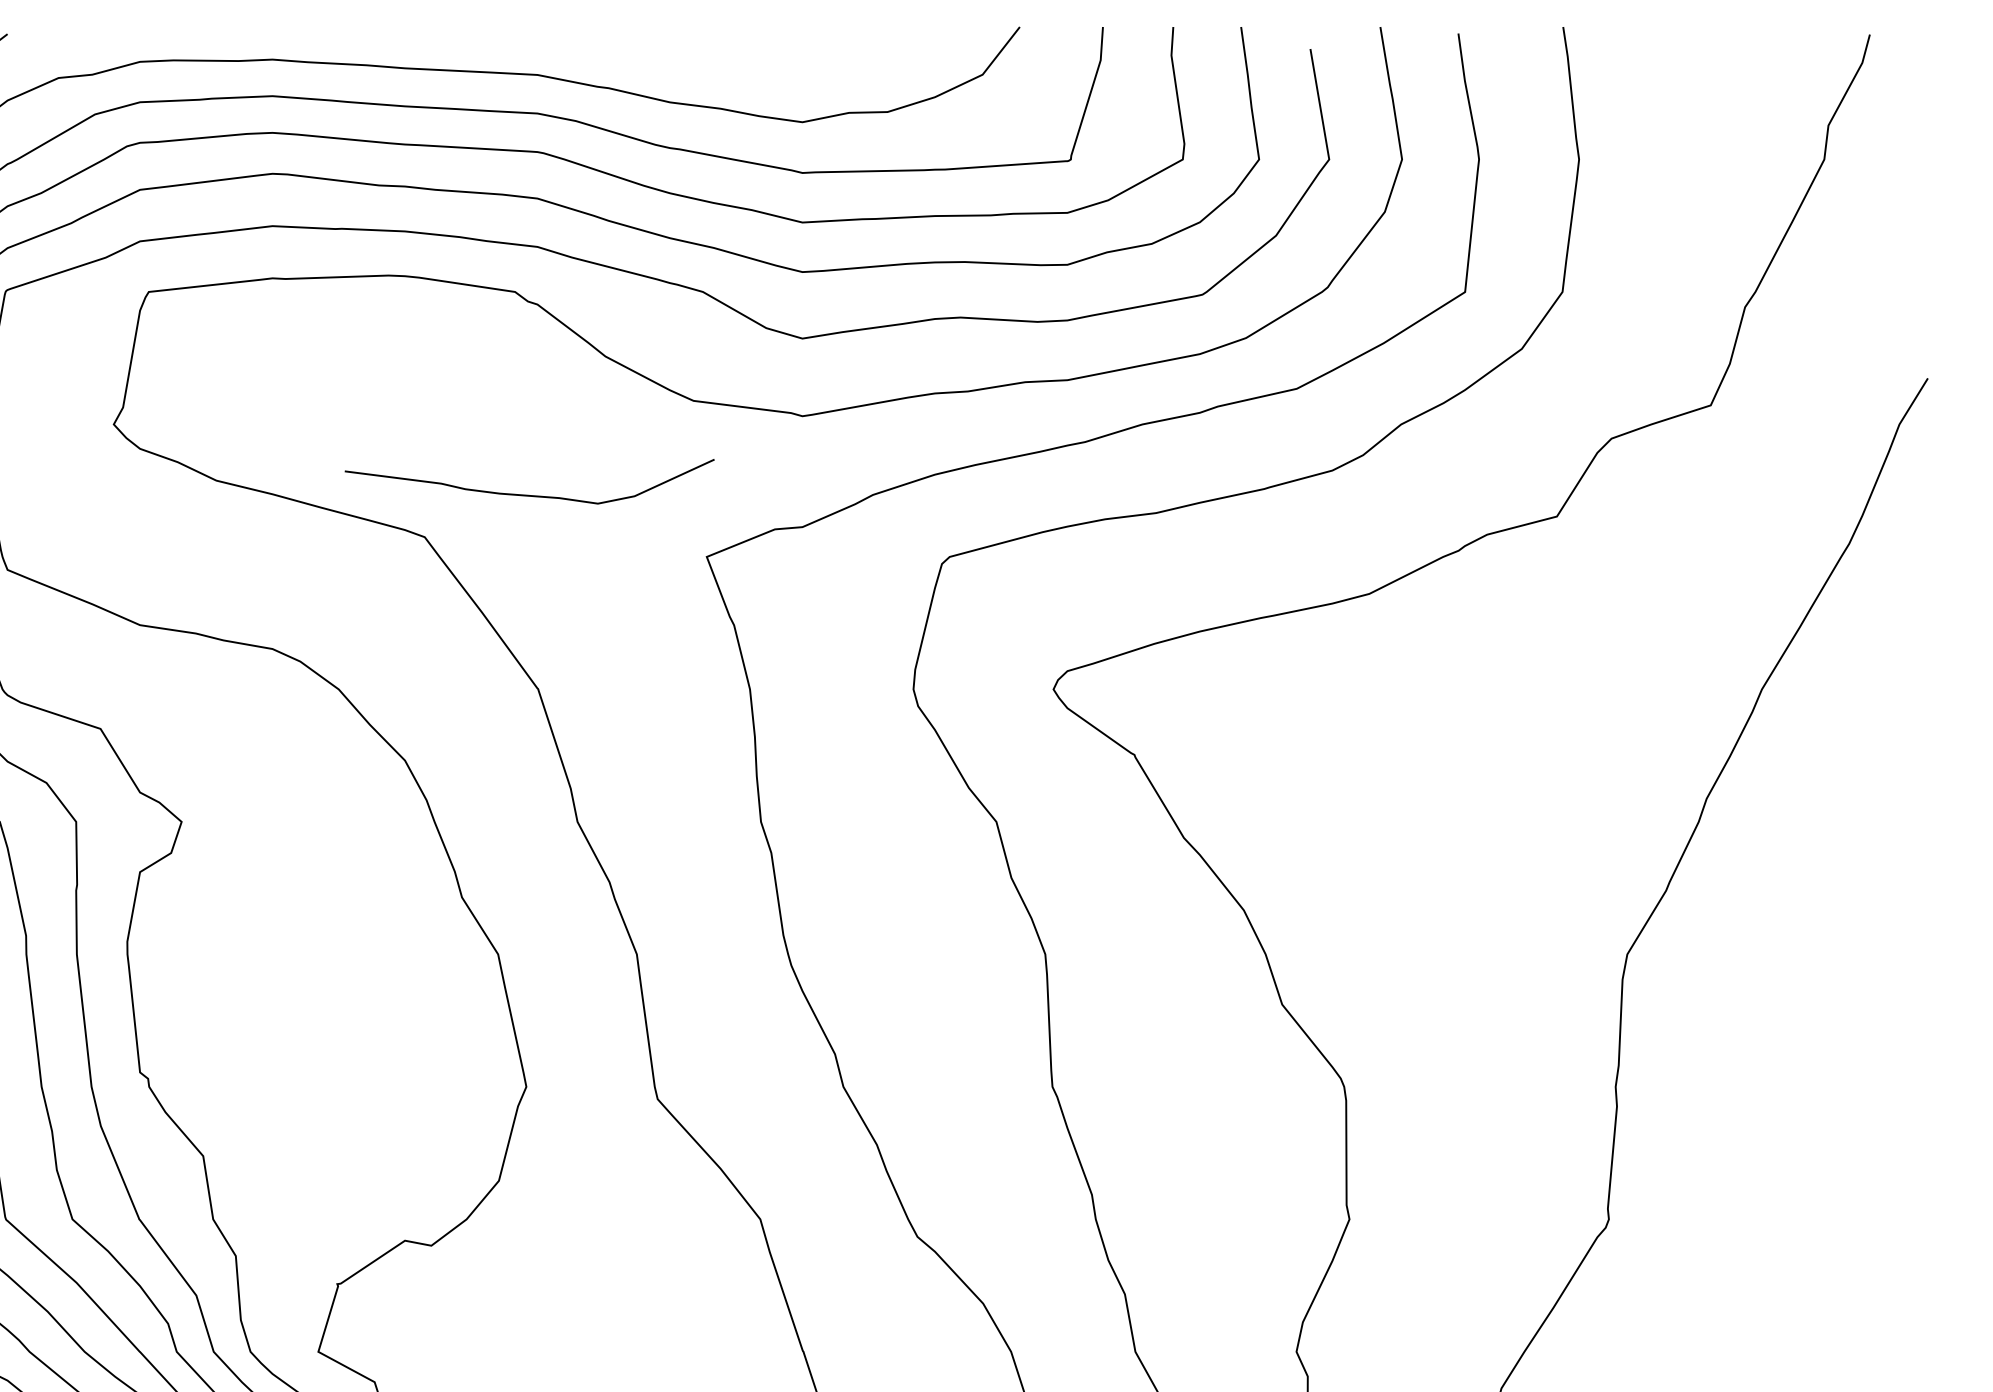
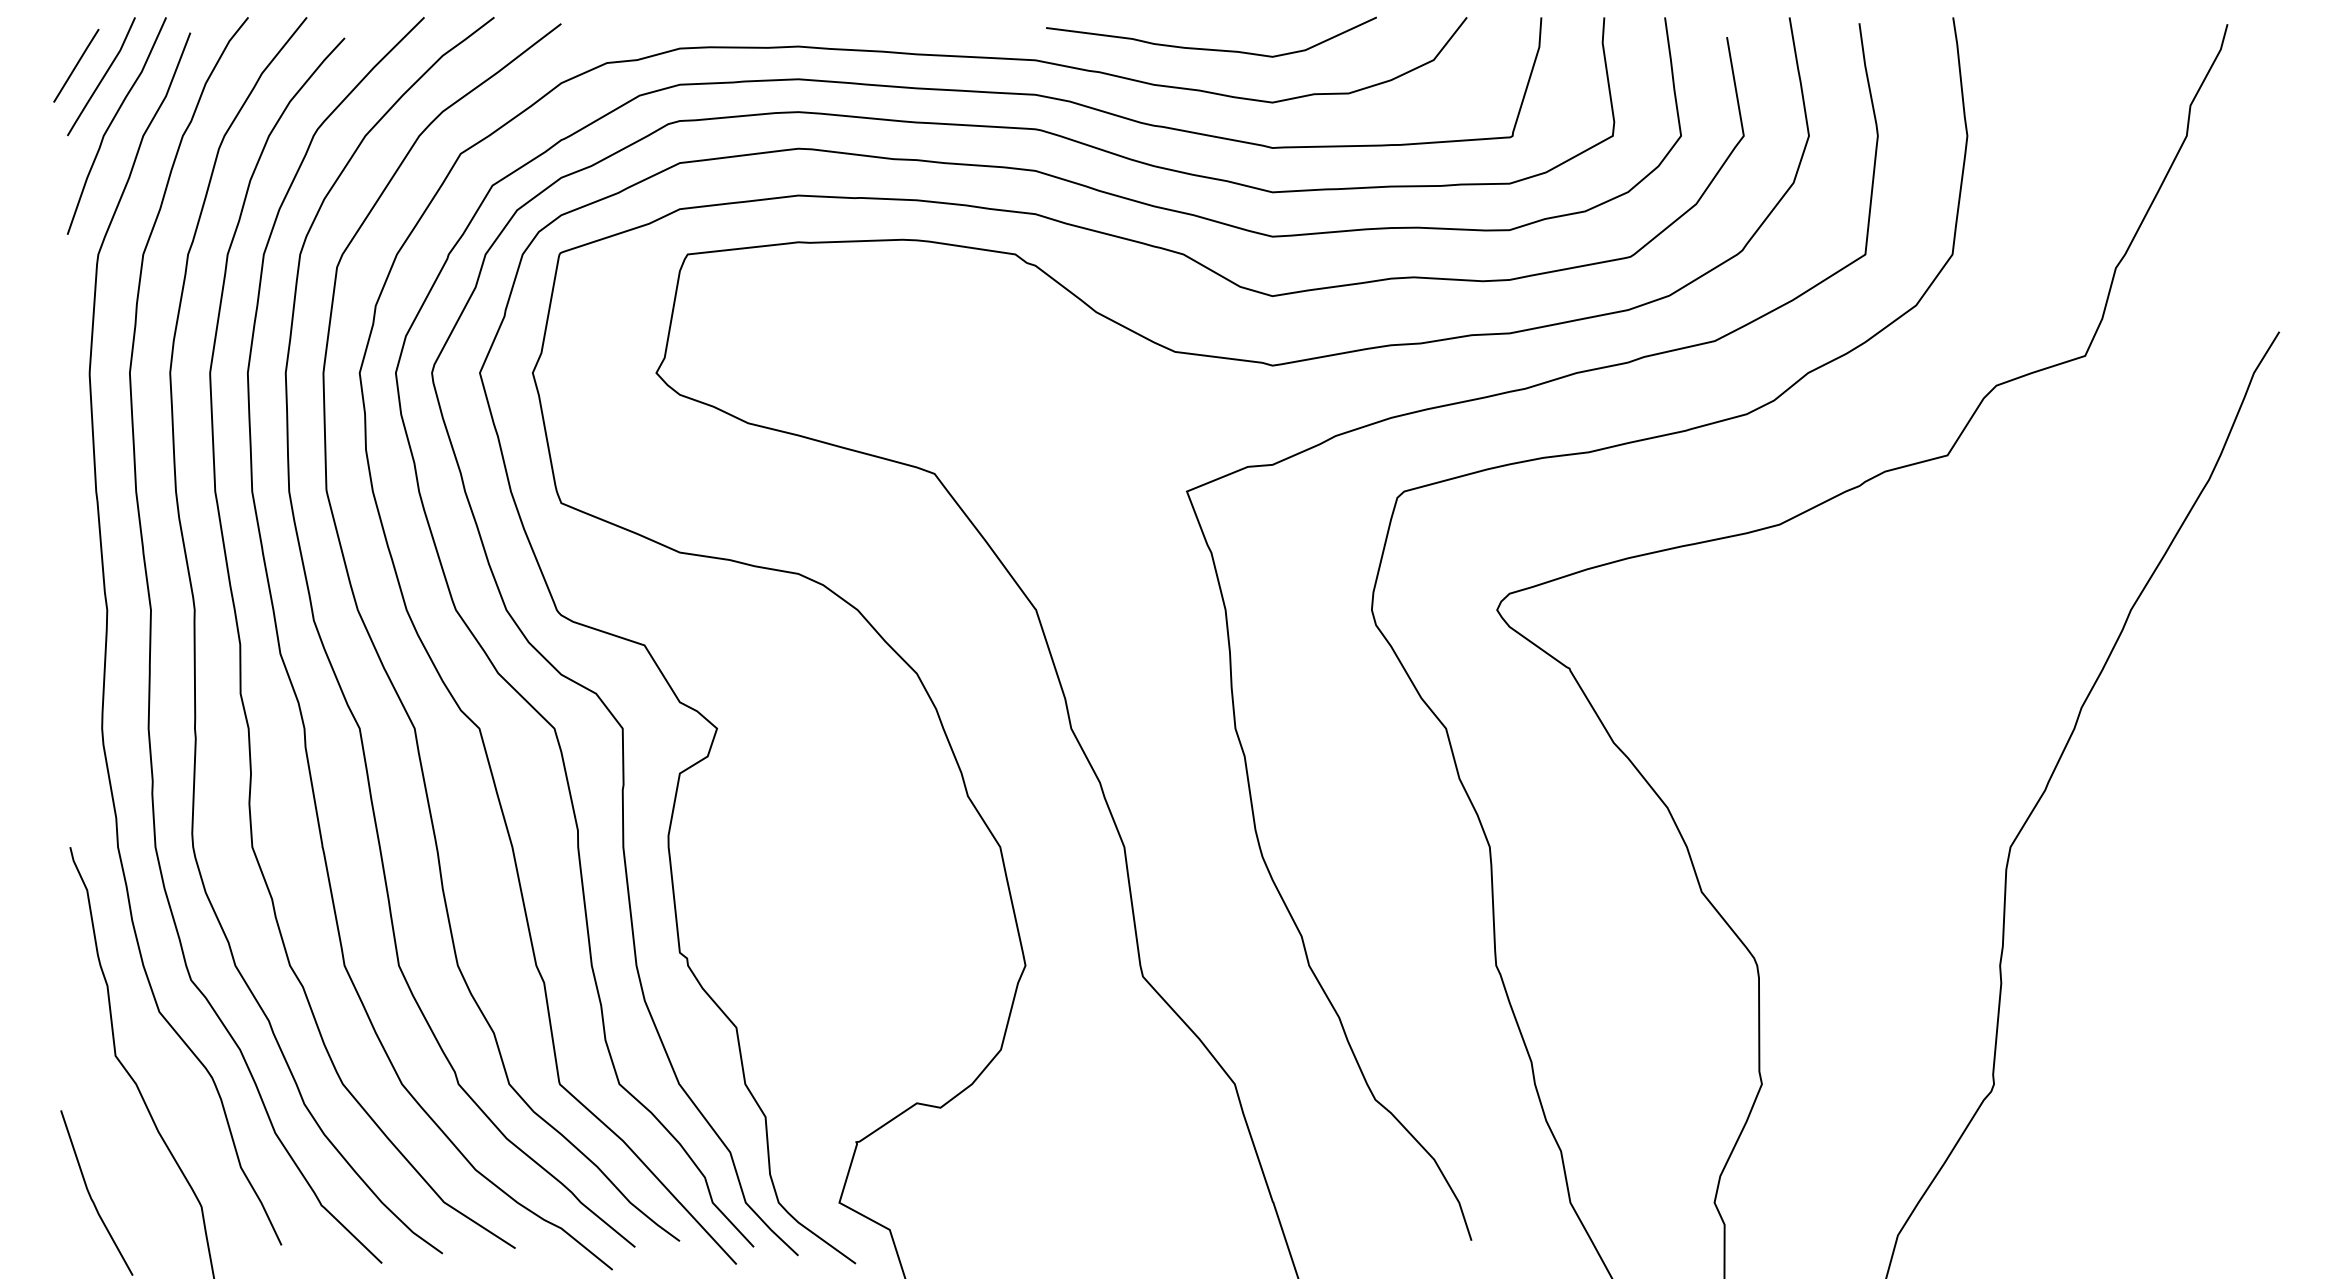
curve: (528, 494) -> (1210, 48), moved

